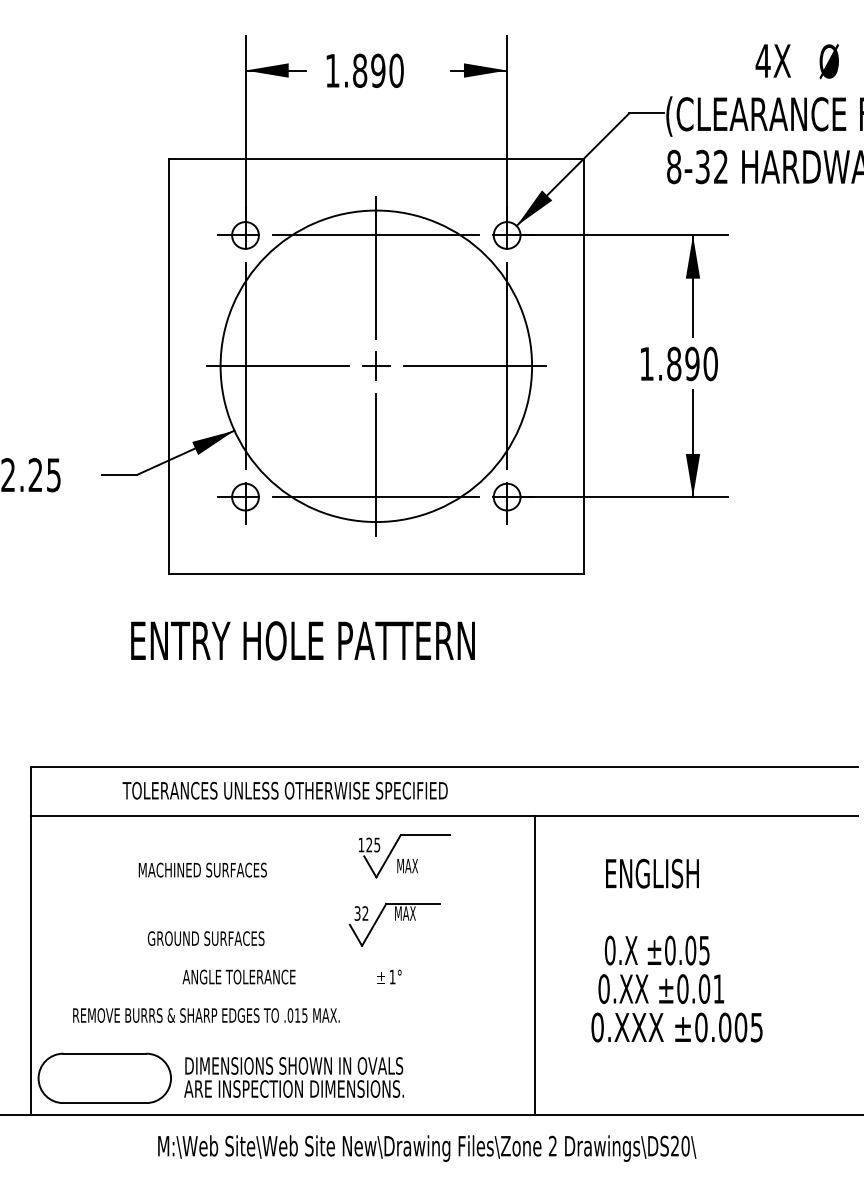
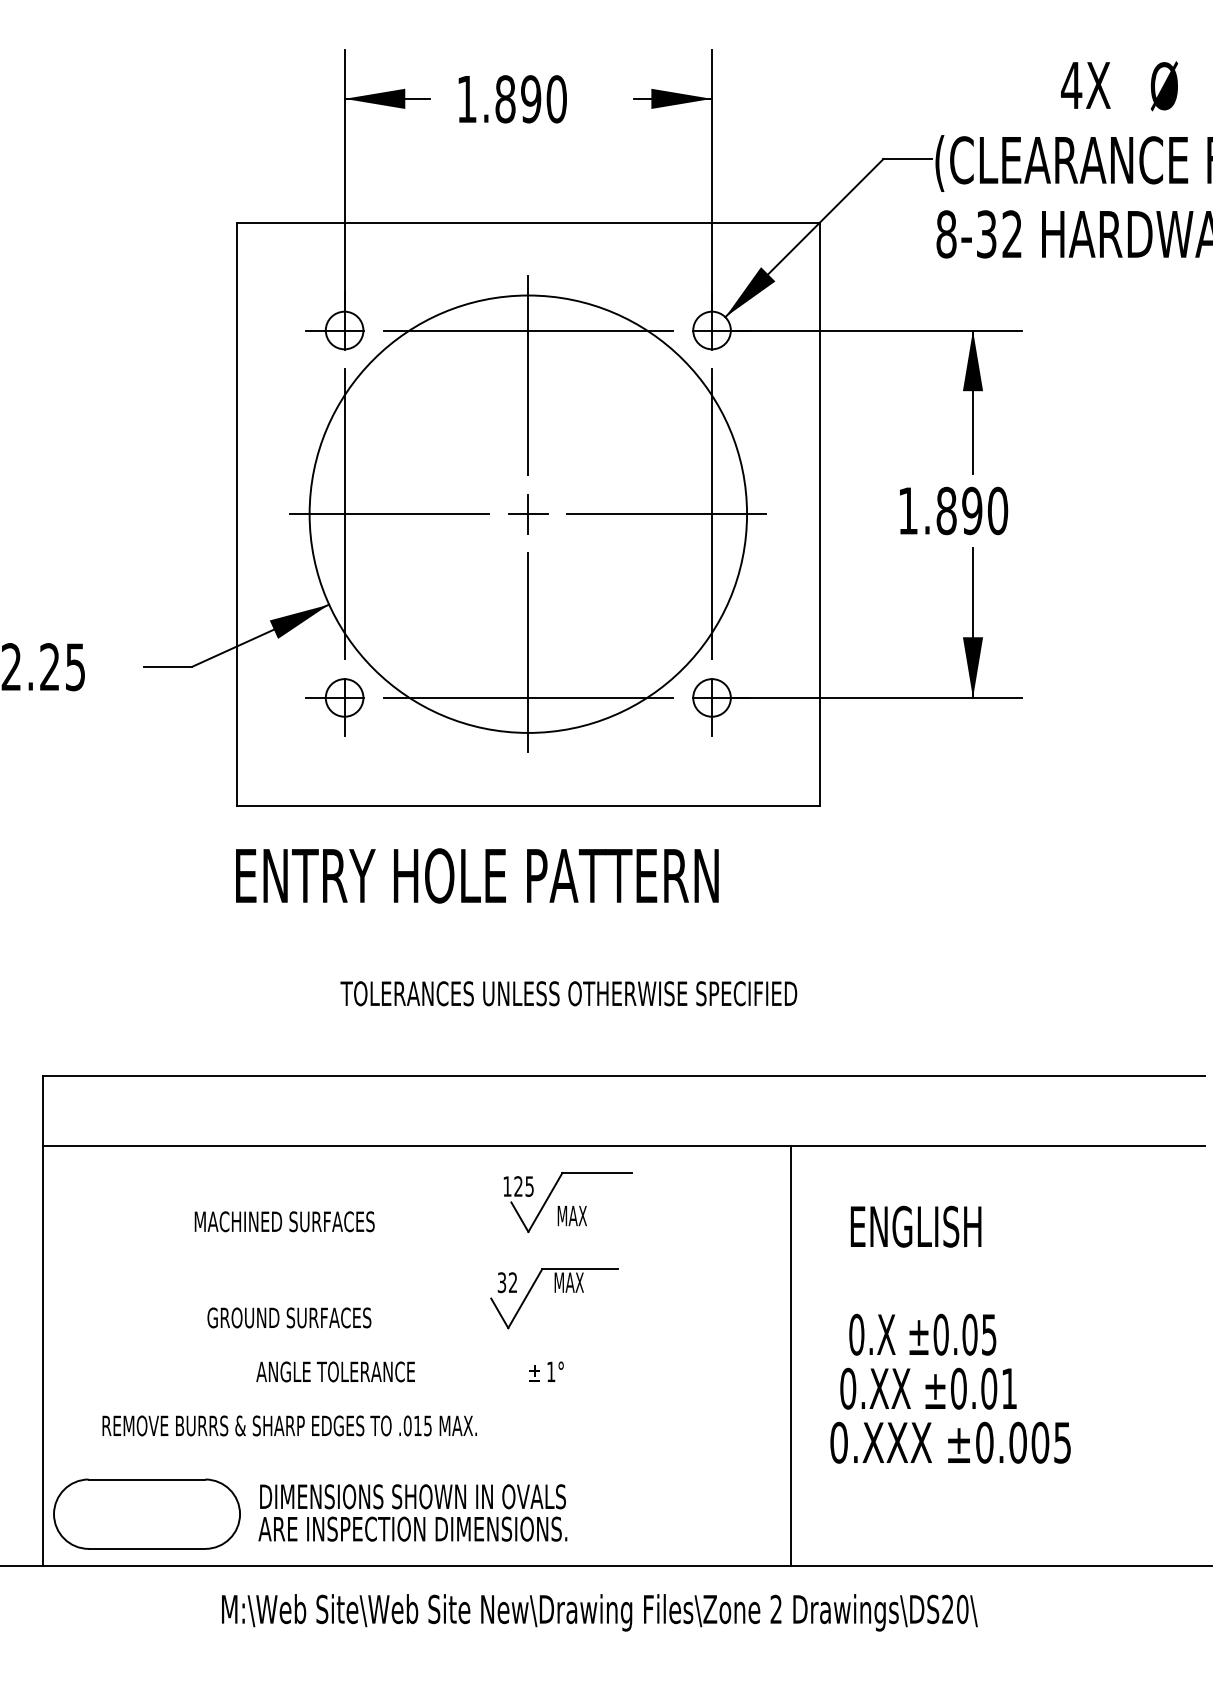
text: (302, 640) -> (476, 875), moved
text: (284, 790) -> (567, 993), moved
line: (535, 965) -> (791, 1355), moved

